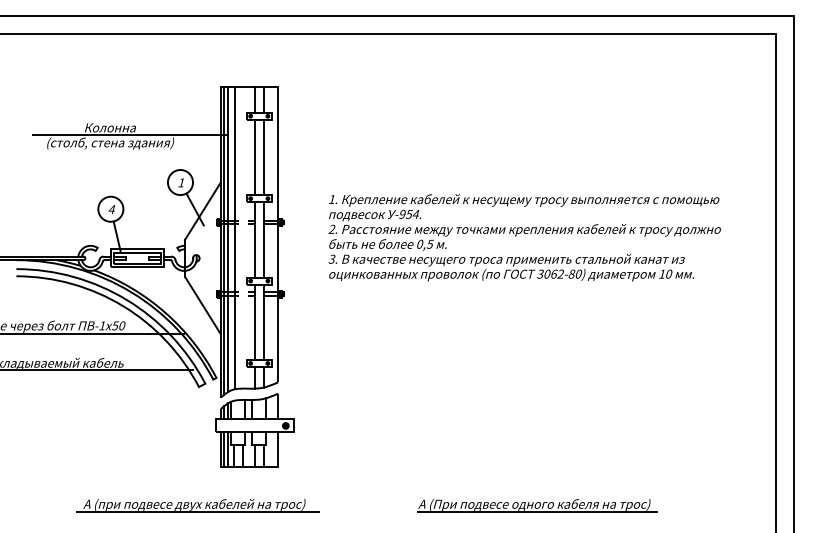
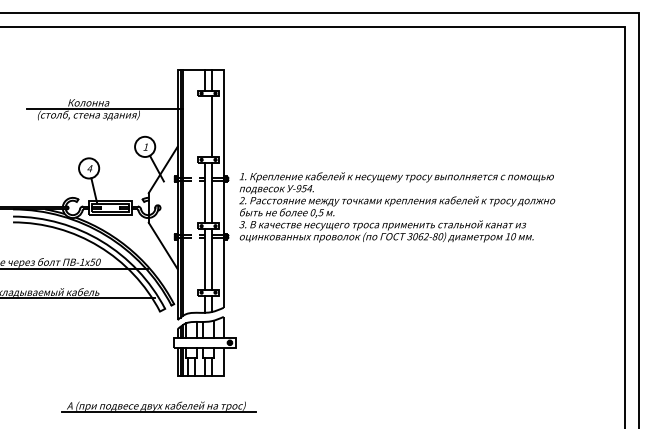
line: (255, 157) -> (205, 126), removed
line: (235, 237) -> (189, 191), removed
text: (525, 237) -> (397, 207), moved
part: (537, 505) -> (432, 406), removed

